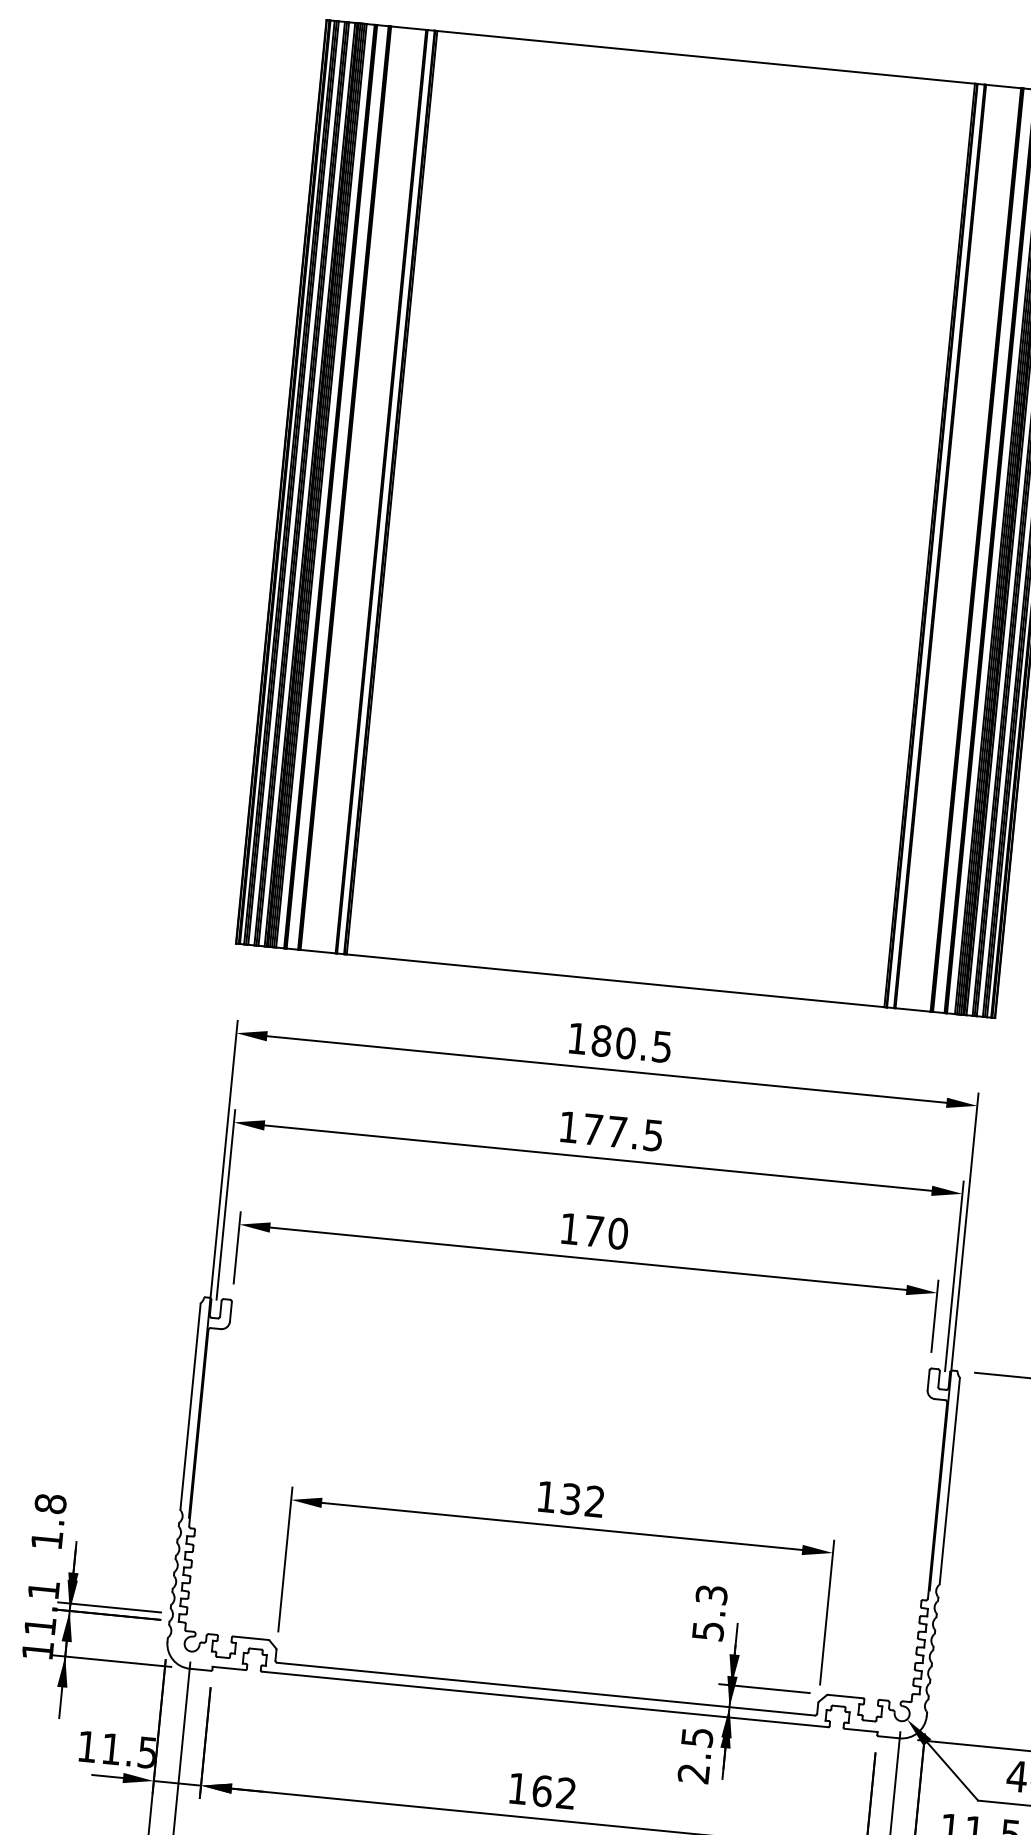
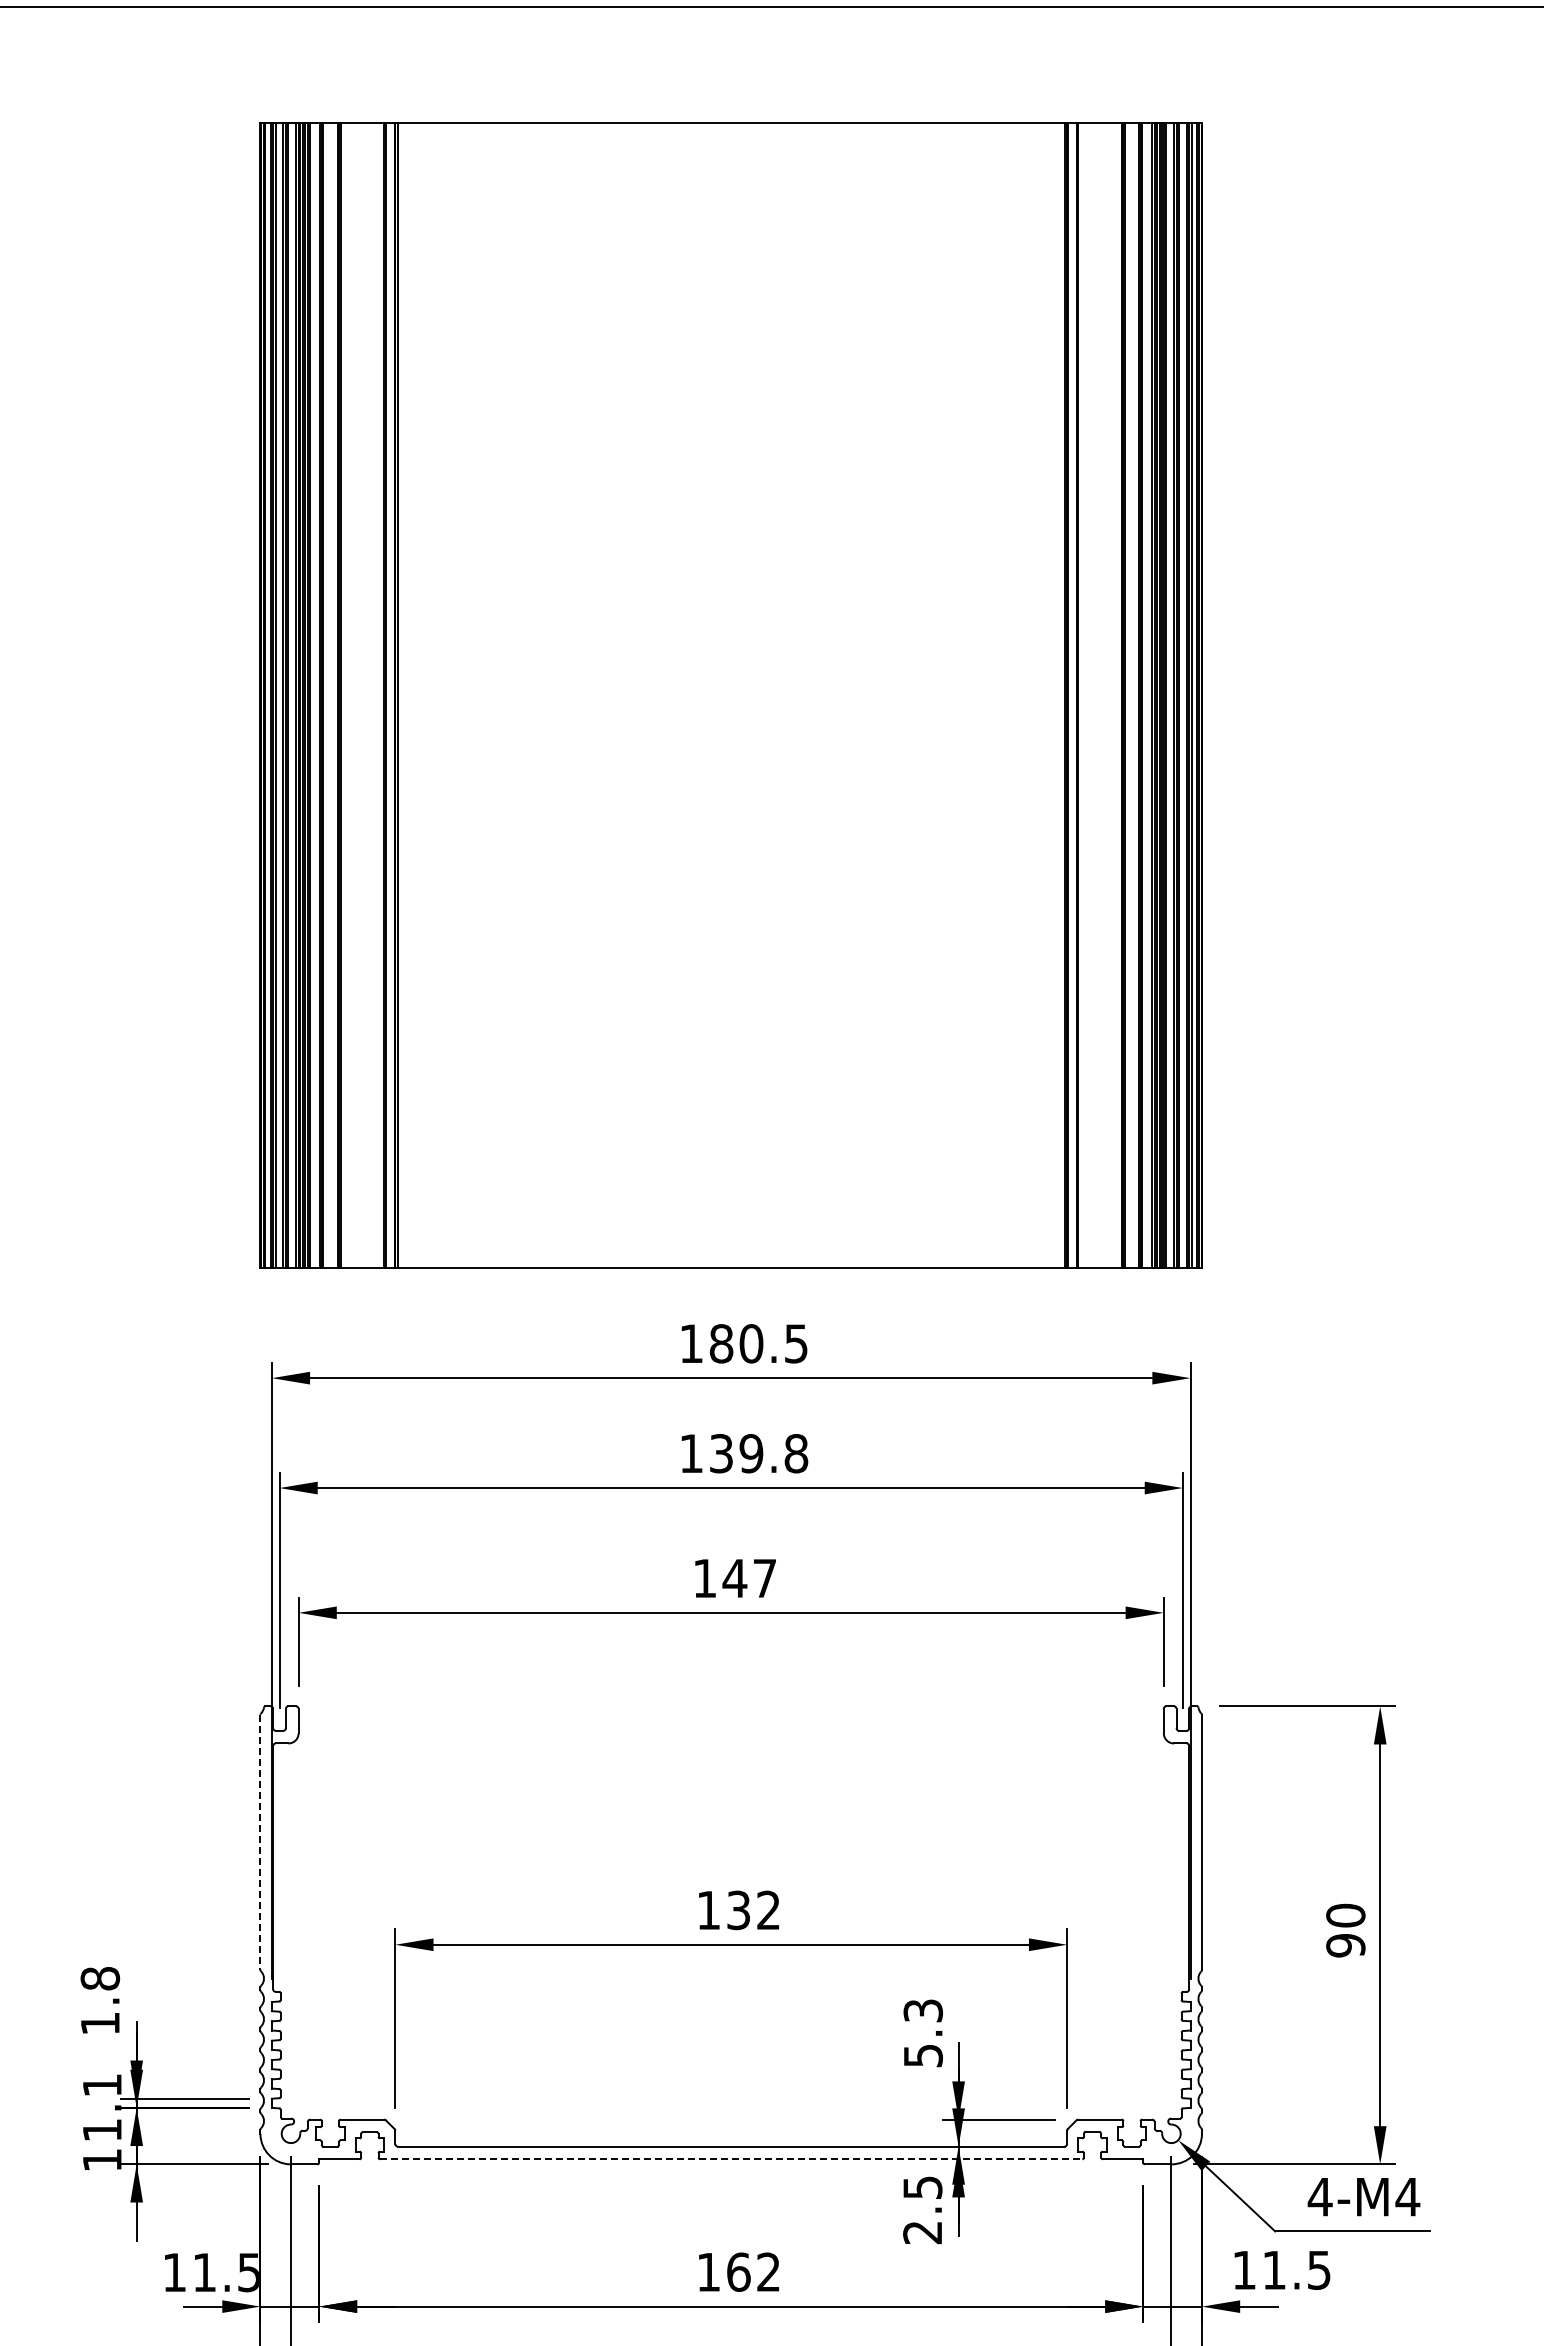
text: (623, 1132) -> (759, 1453), 177.5 -> 139.8
text: (605, 1232) -> (749, 1578), 170 -> 147
line: (190, 1406) -> (260, 1842), solid -> dashed
line: (545, 1699) -> (731, 2159), solid -> dashed

